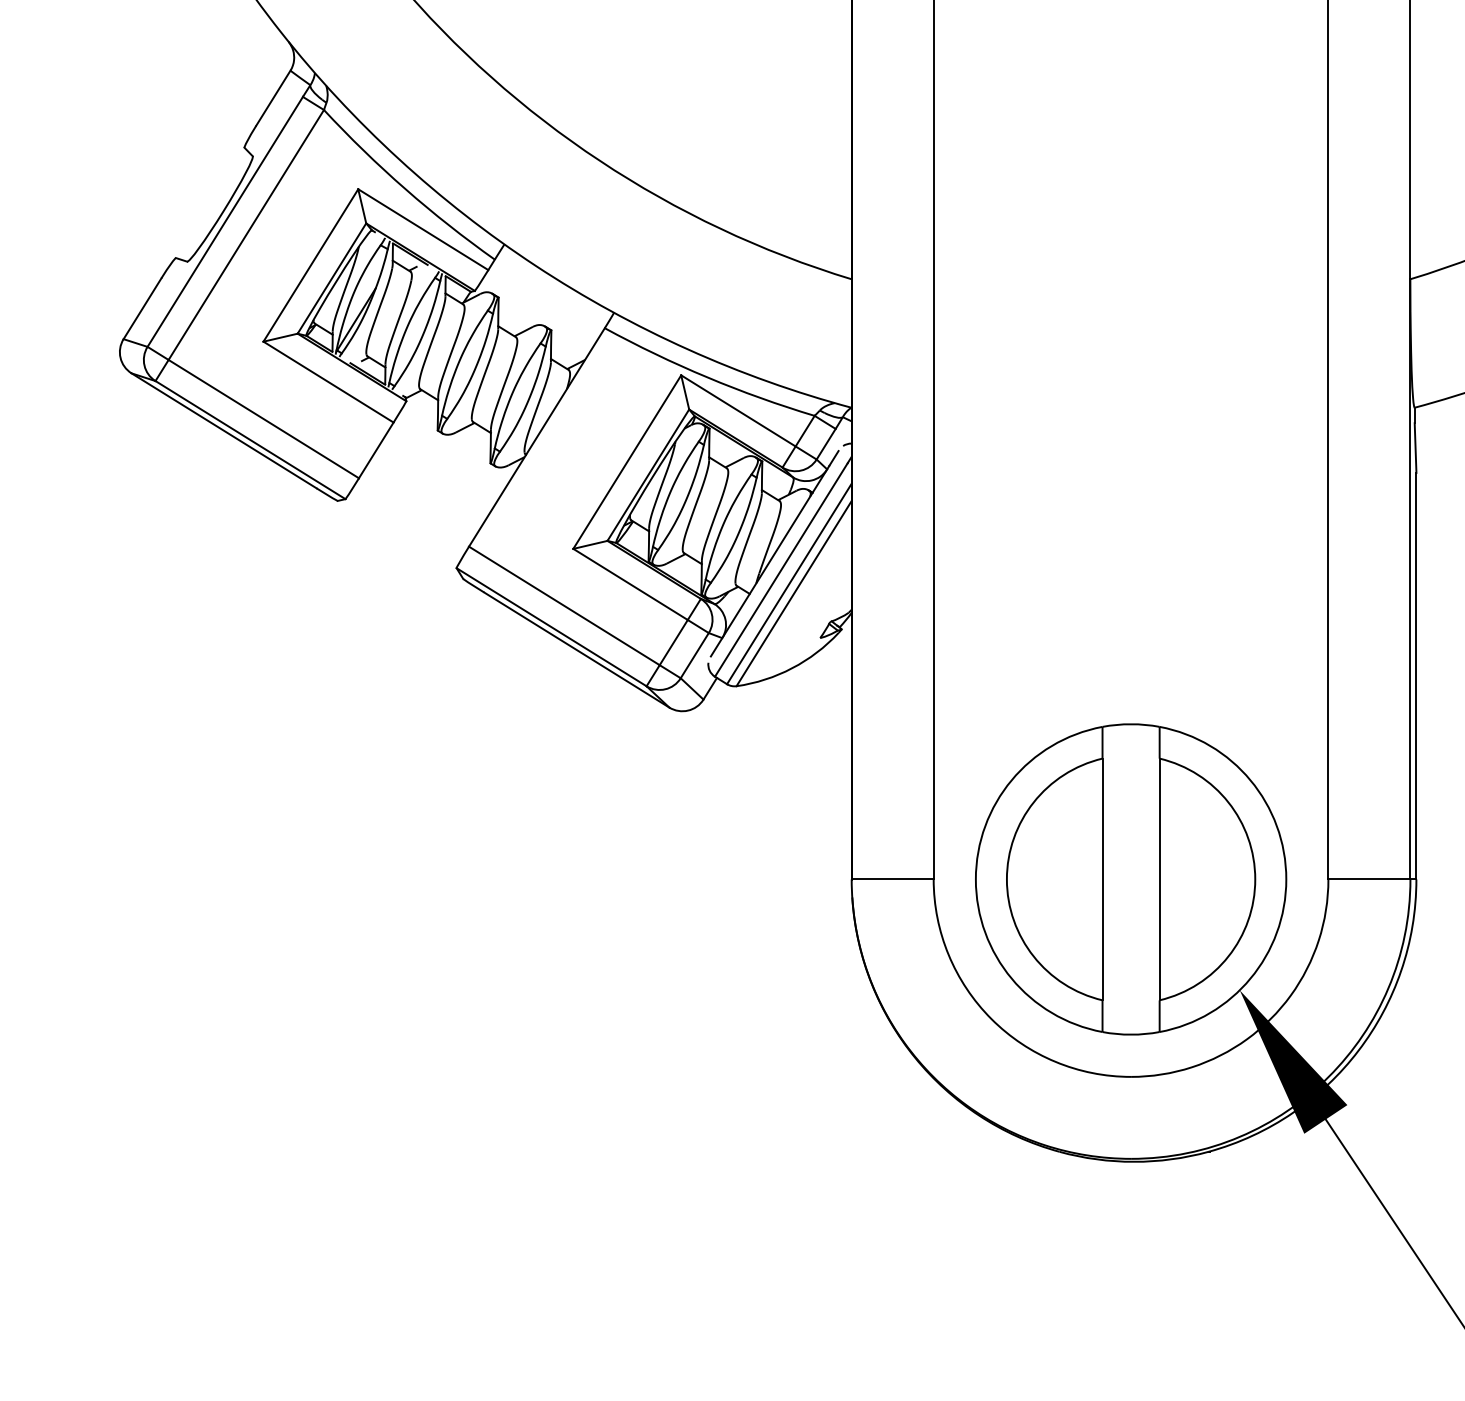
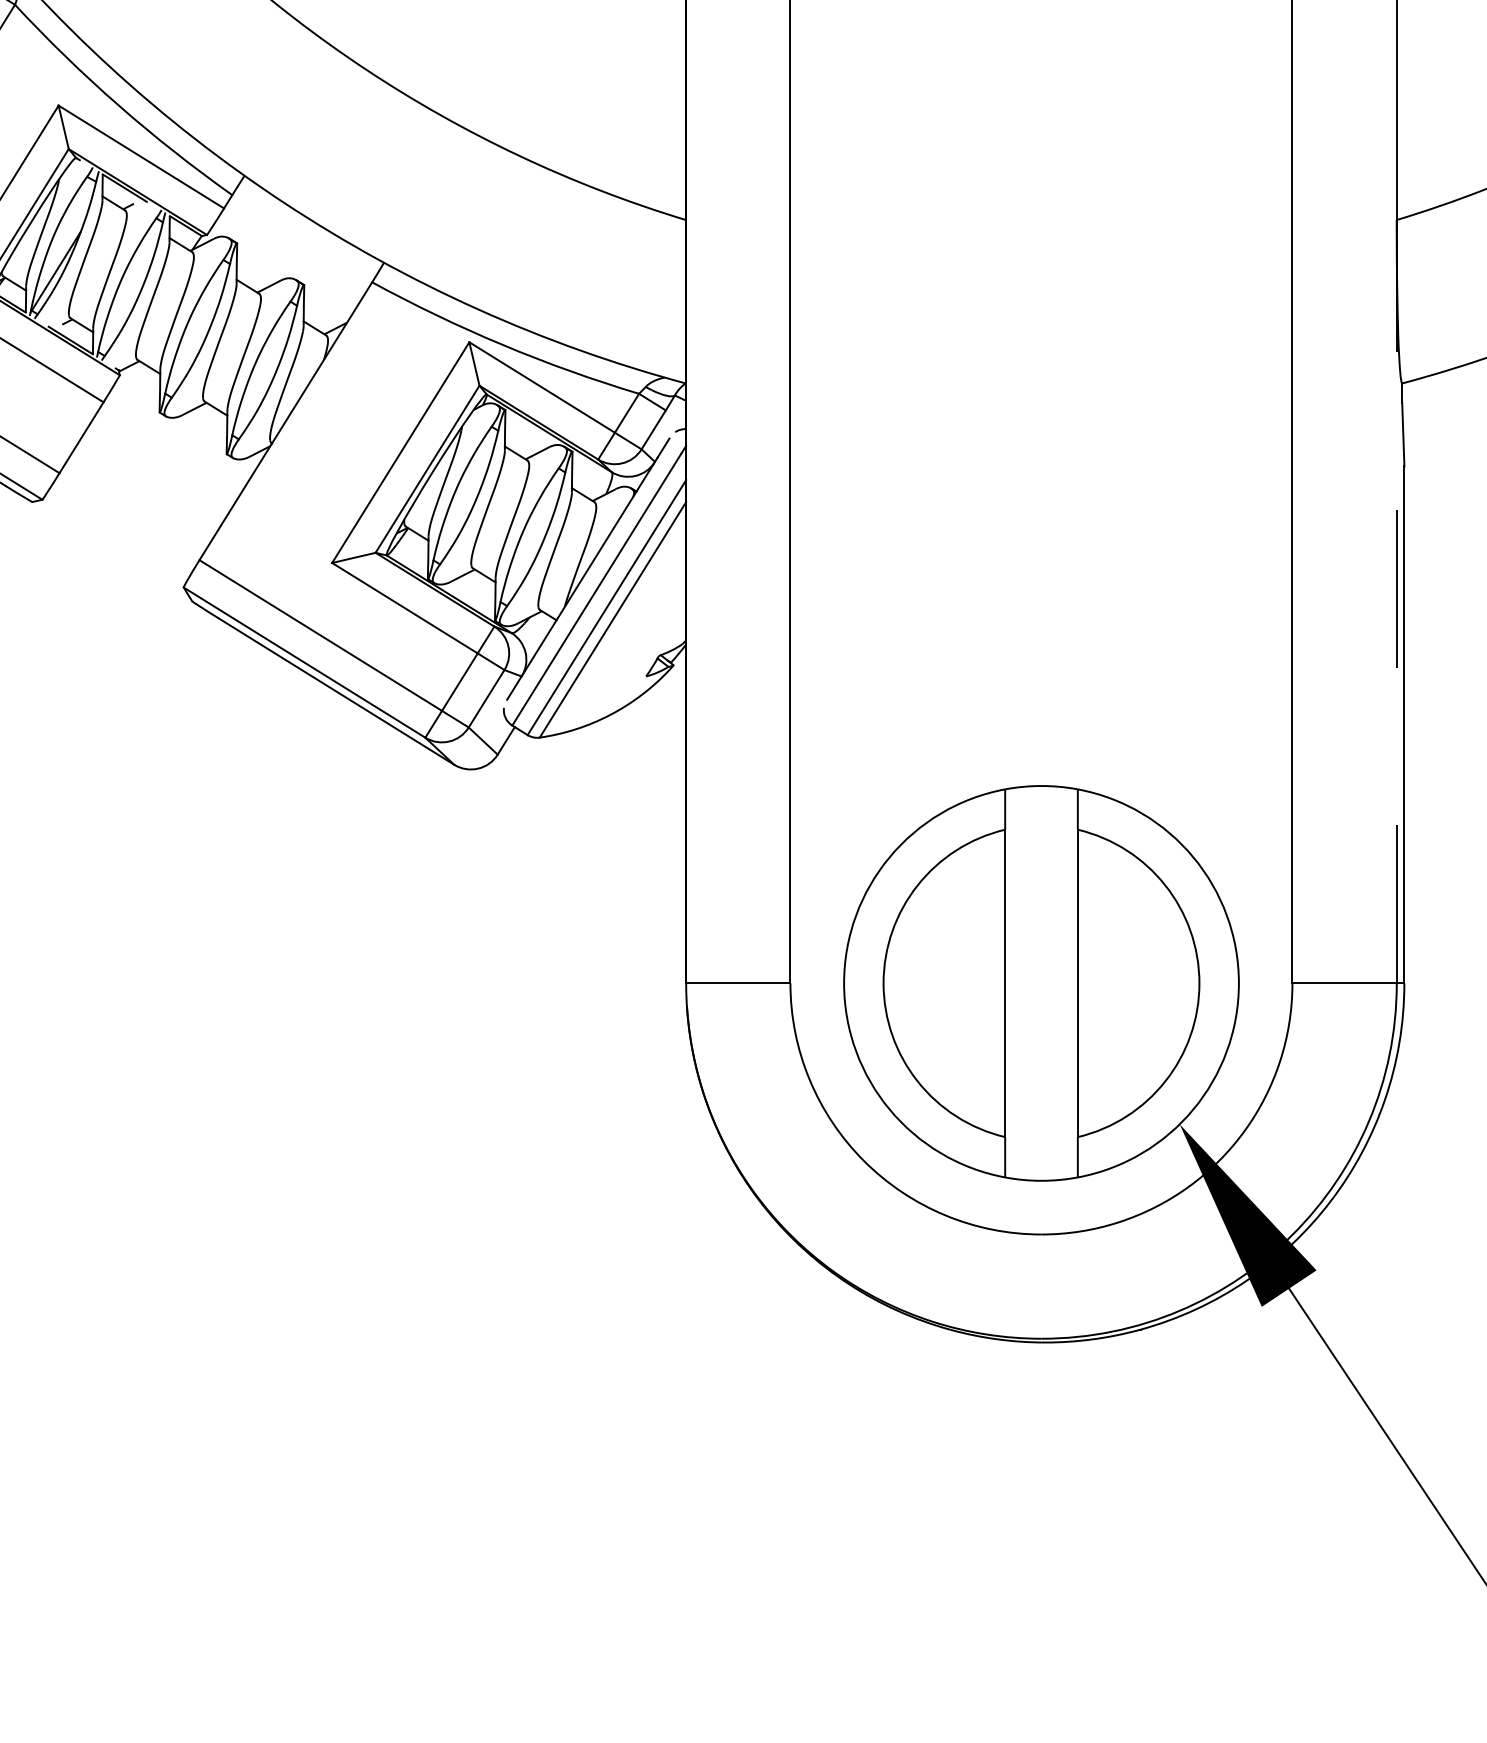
line: (1410, 578) -> (1396, 600), solid -> dashed

